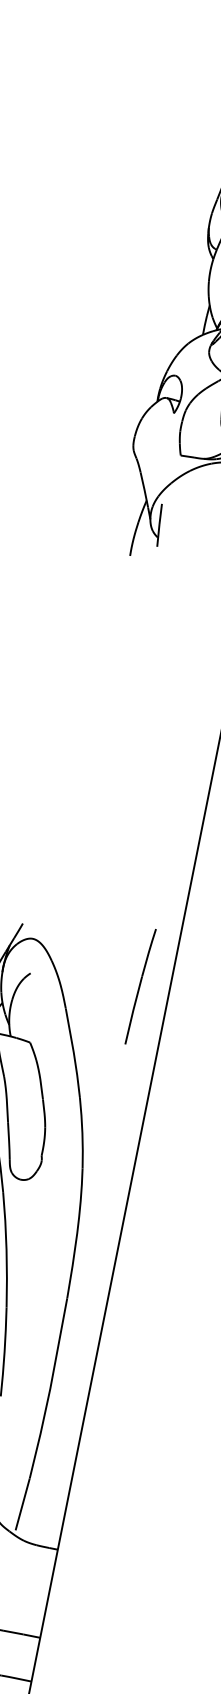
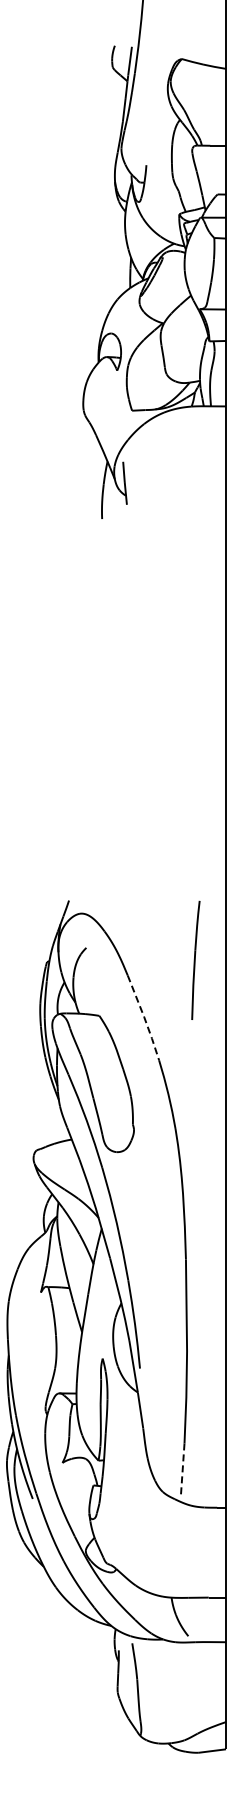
part: (140, 985) -> (195, 959), moved
line: (73, 1053) -> (144, 1018), solid -> dashed
line: (22, 1504) -> (182, 1470), solid -> dashed

